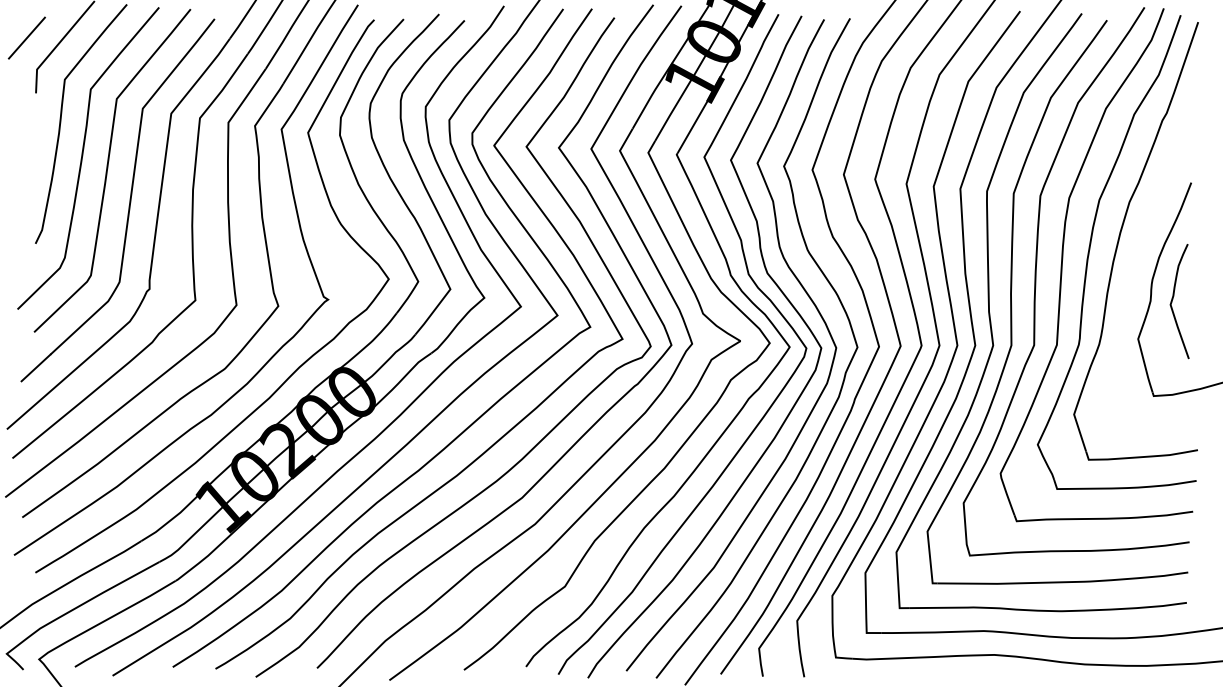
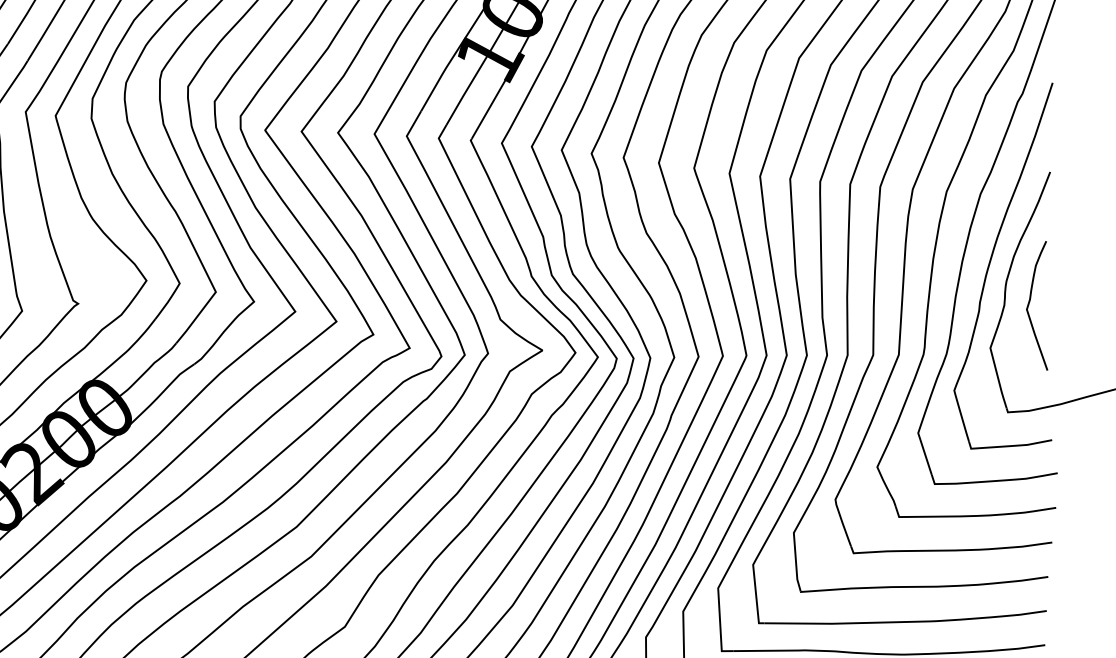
part: (1139, 261) -> (991, 260), added

